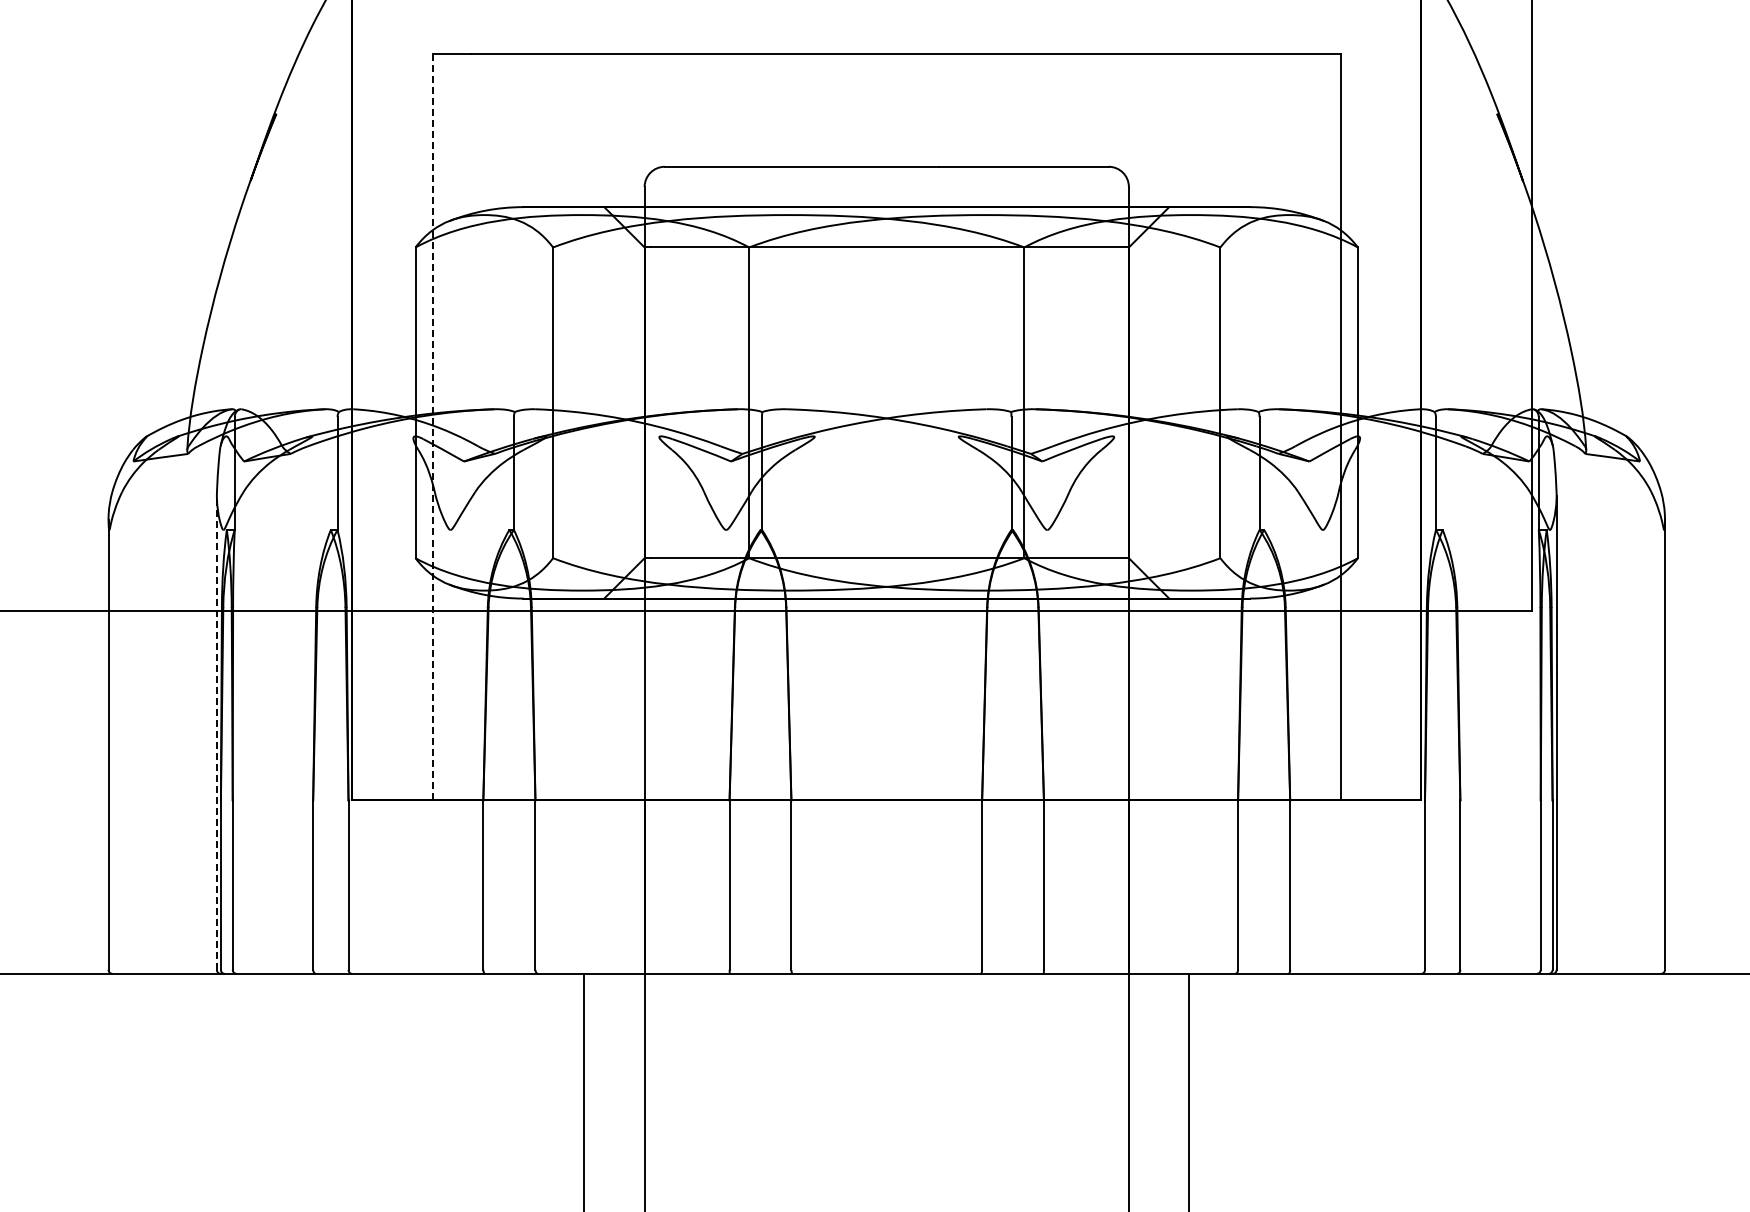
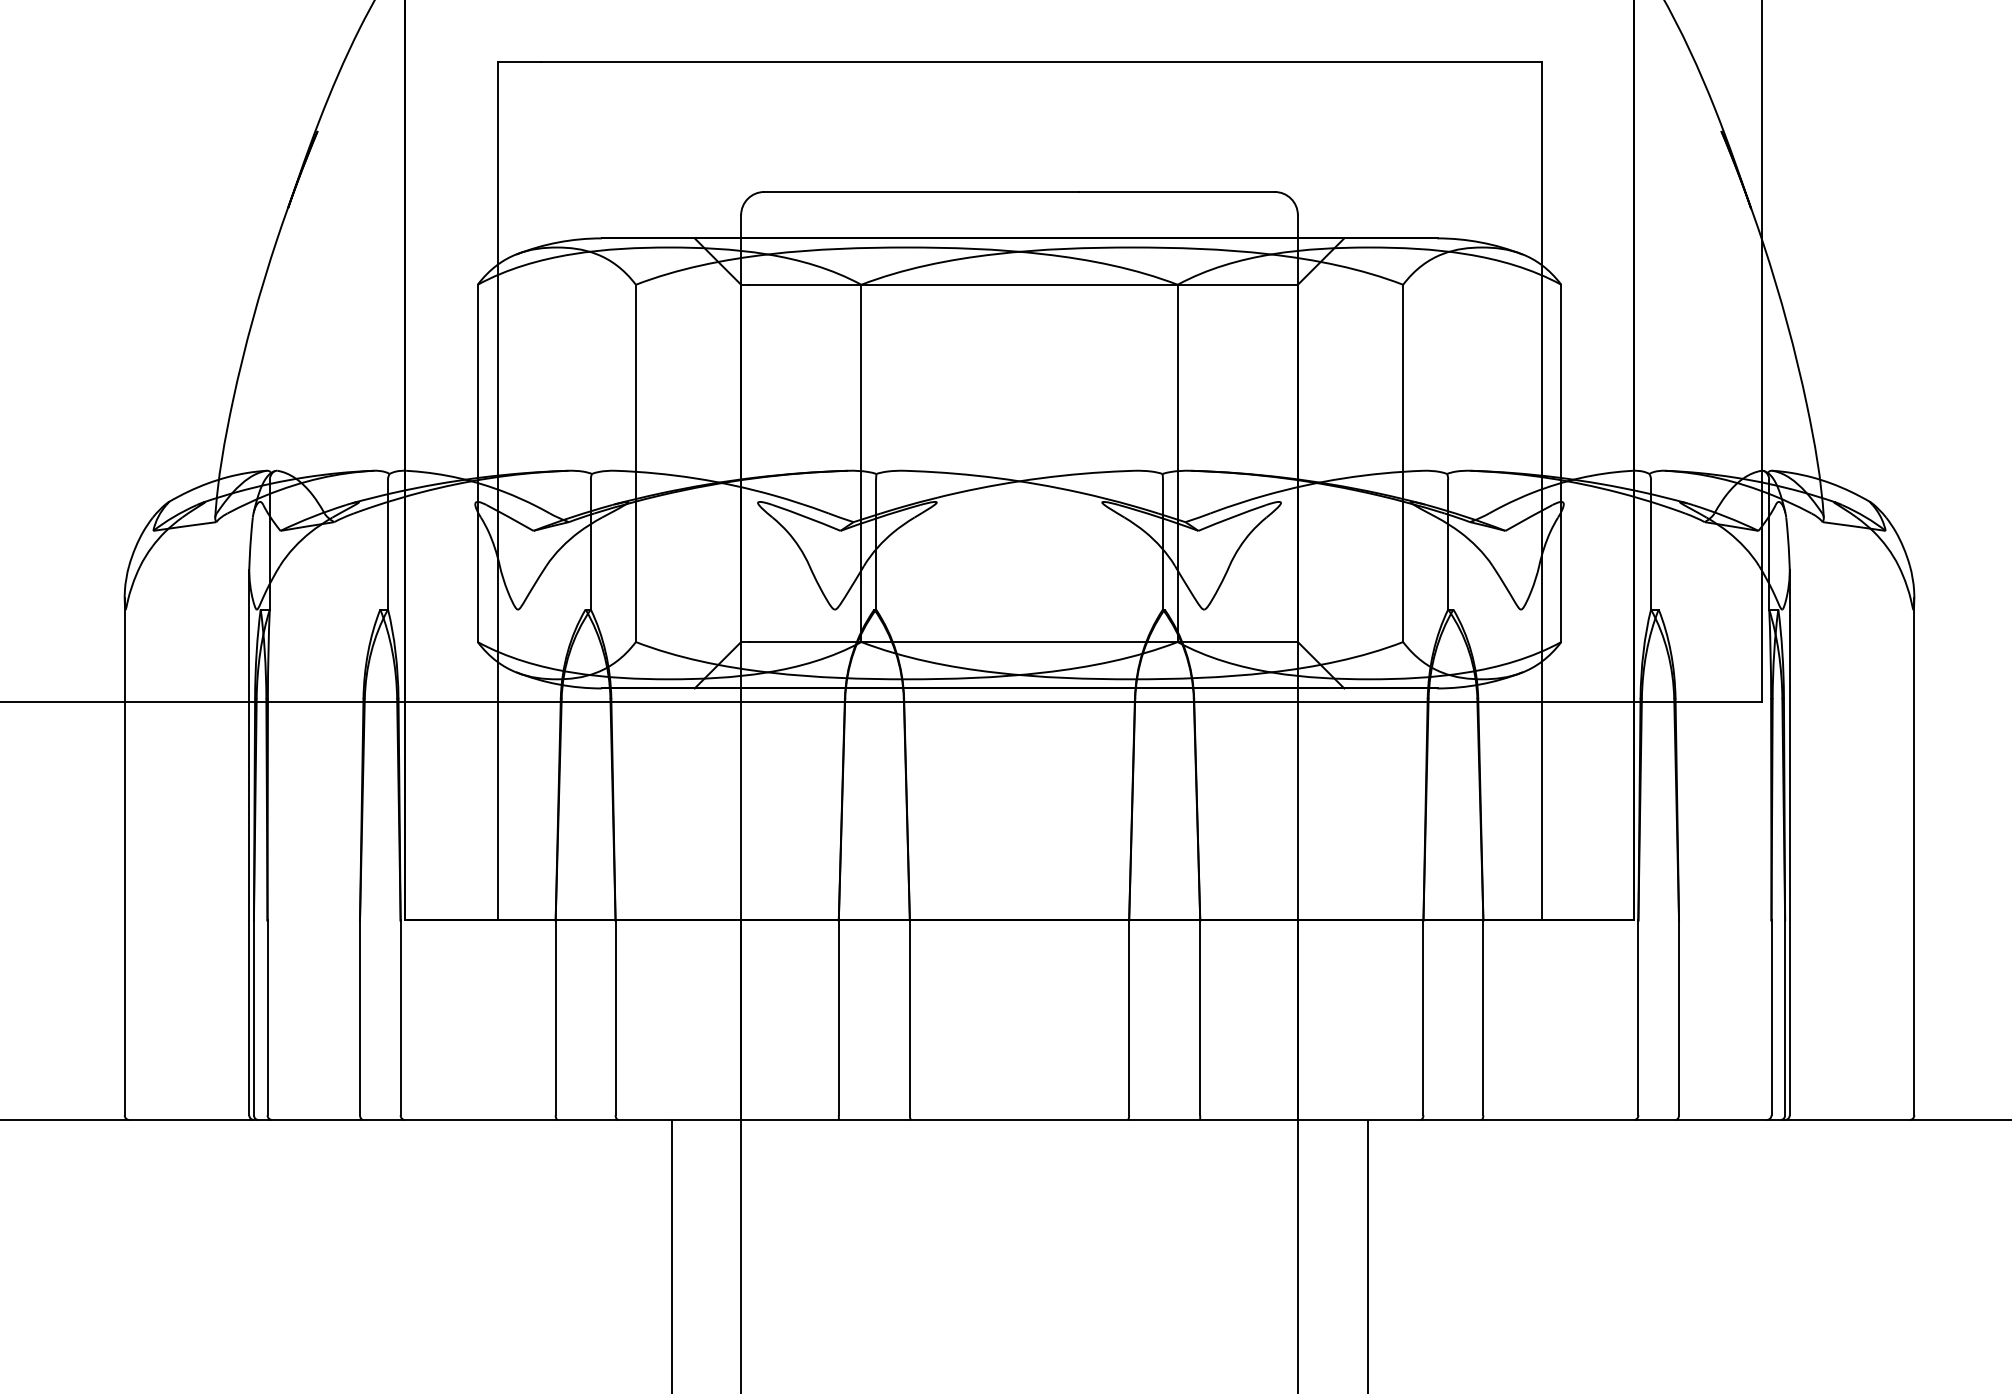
line: (432, 426) -> (497, 490), dashed -> solid
line: (216, 732) -> (248, 842), dashed -> solid

